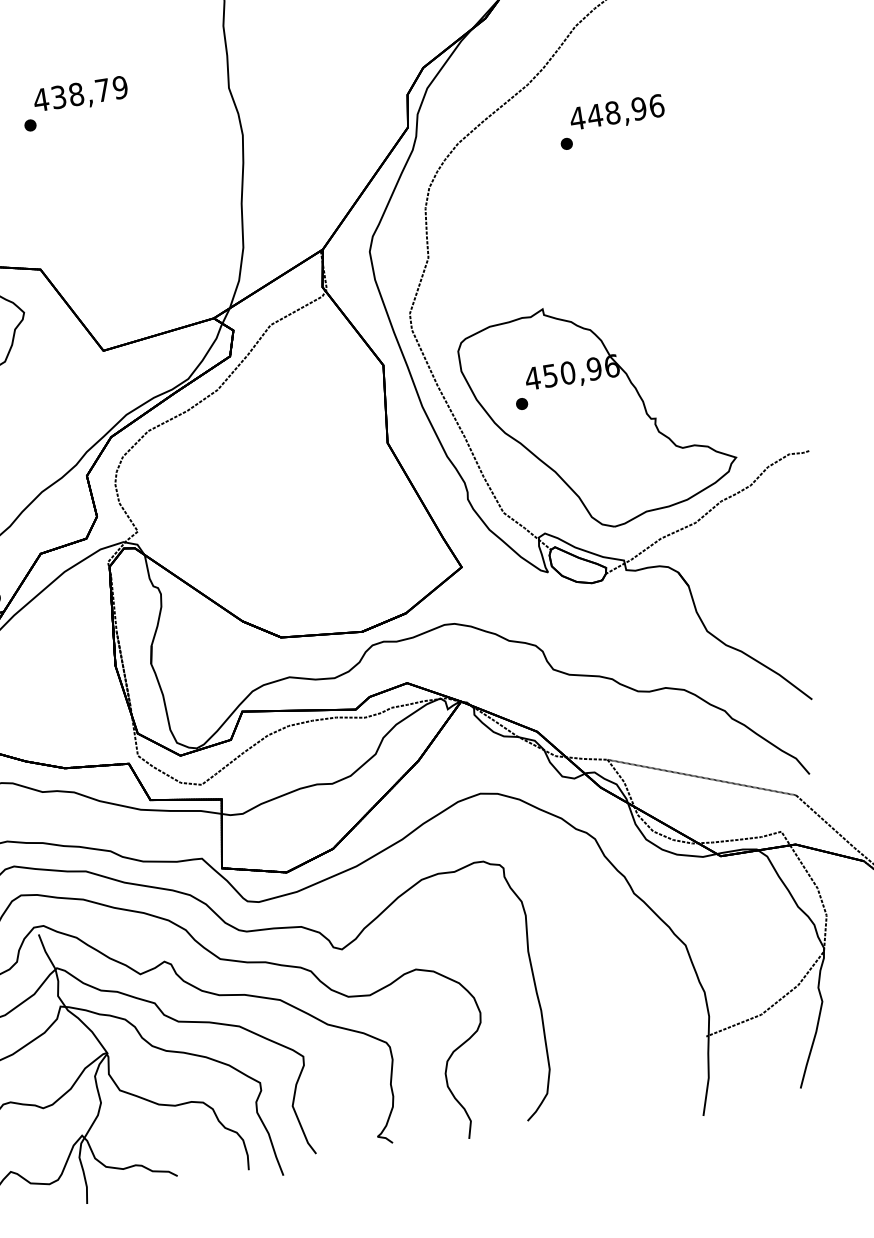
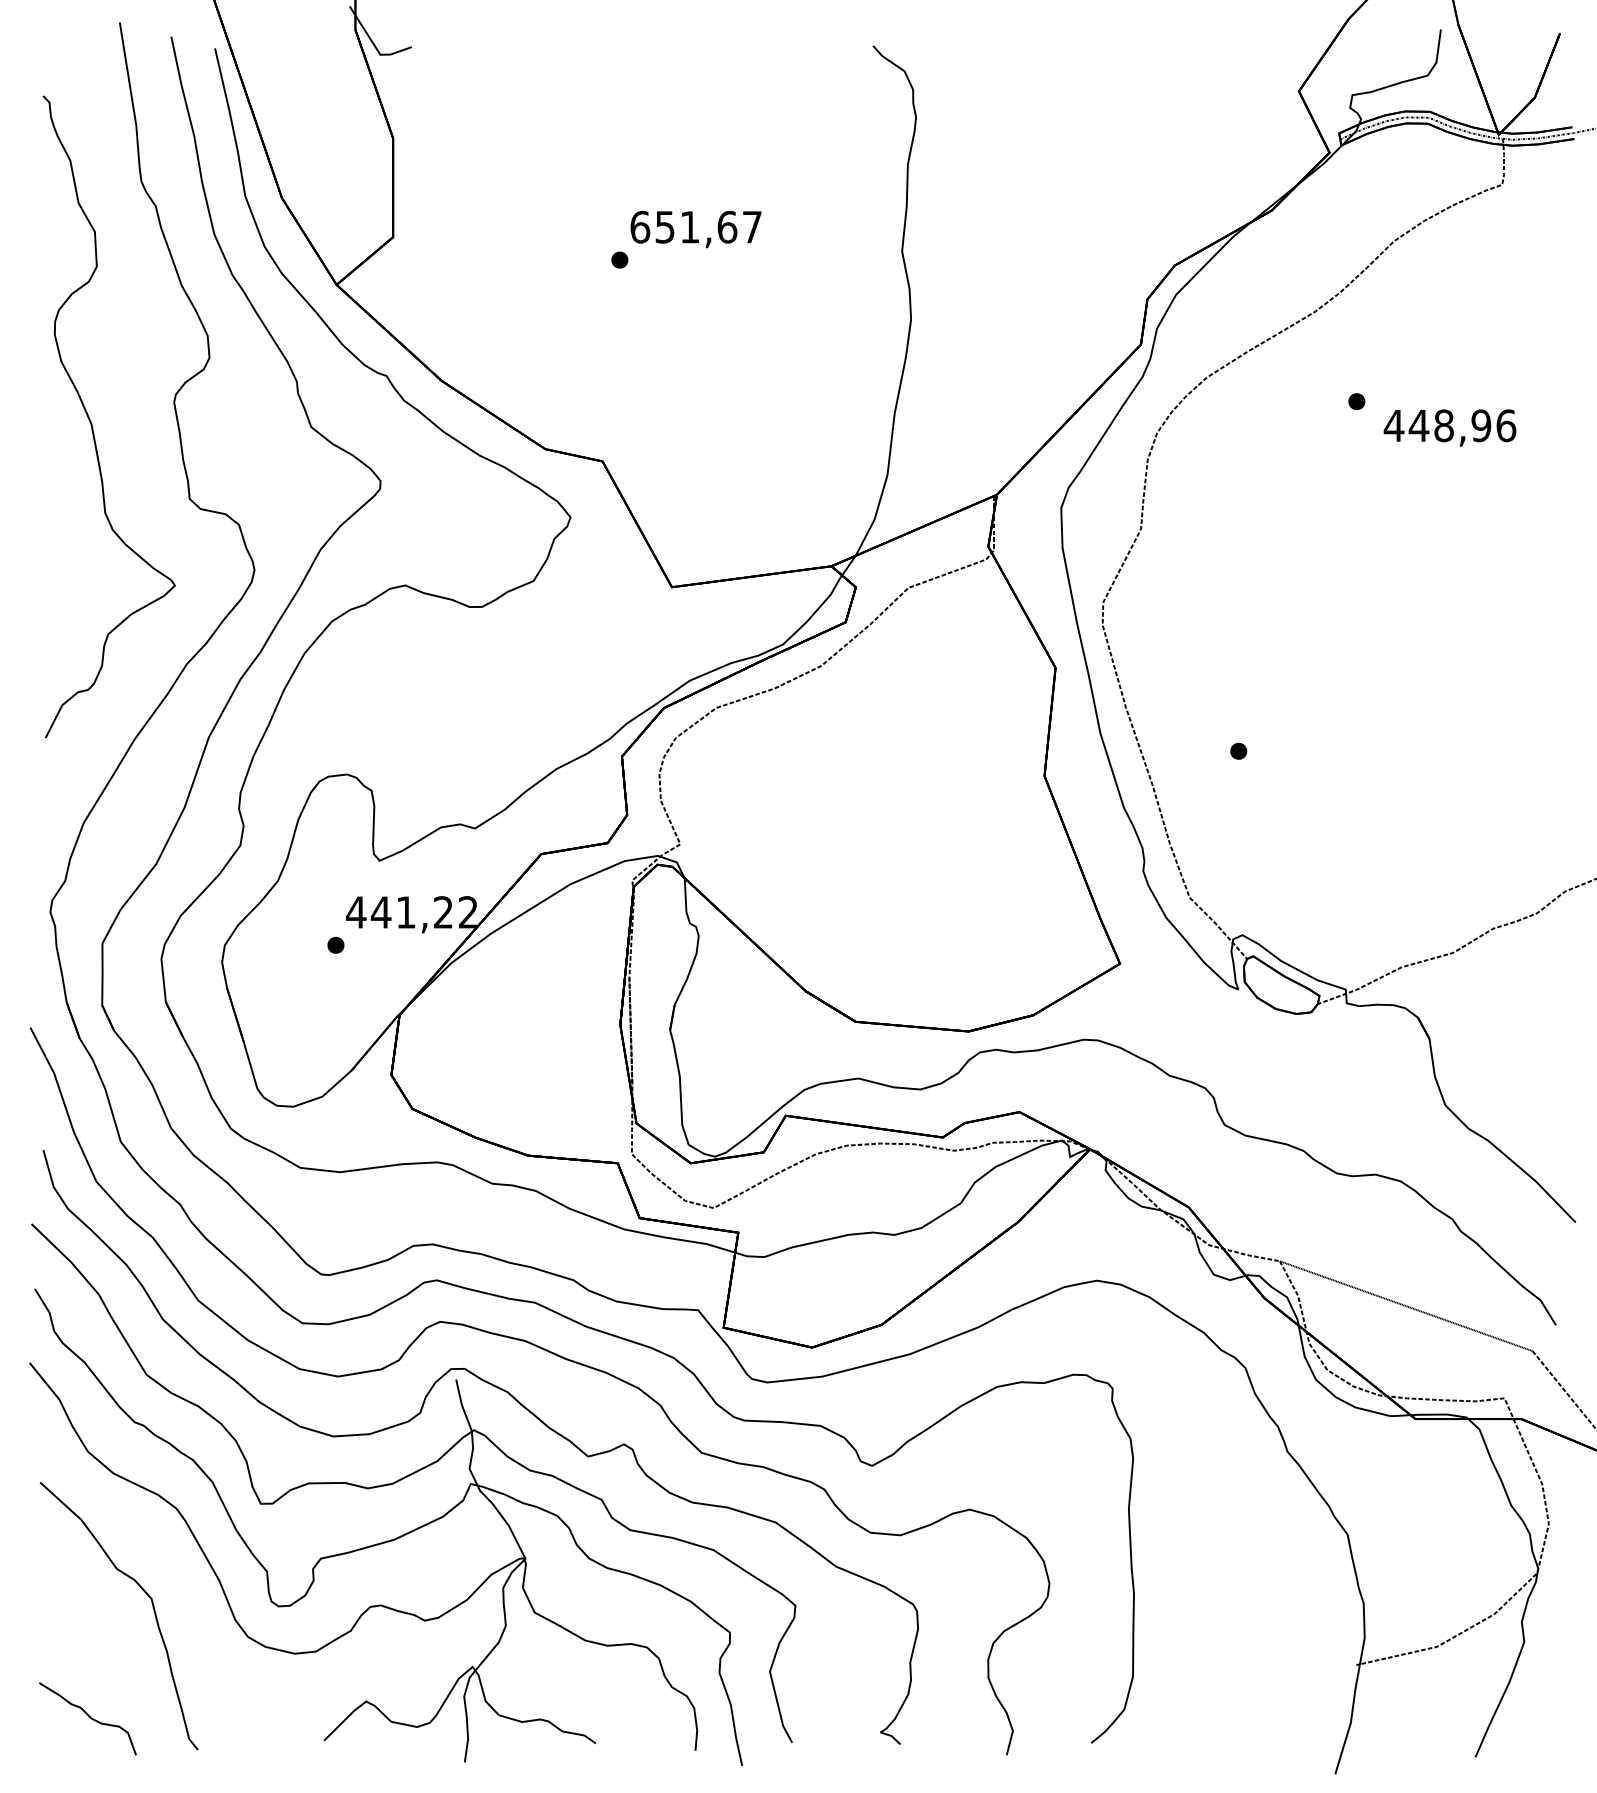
text: (80, 93) -> (695, 226), 438,79 -> 651,67
text: (616, 113) -> (1449, 427), moved
part: (598, 414) -> (1342, 782), removed

